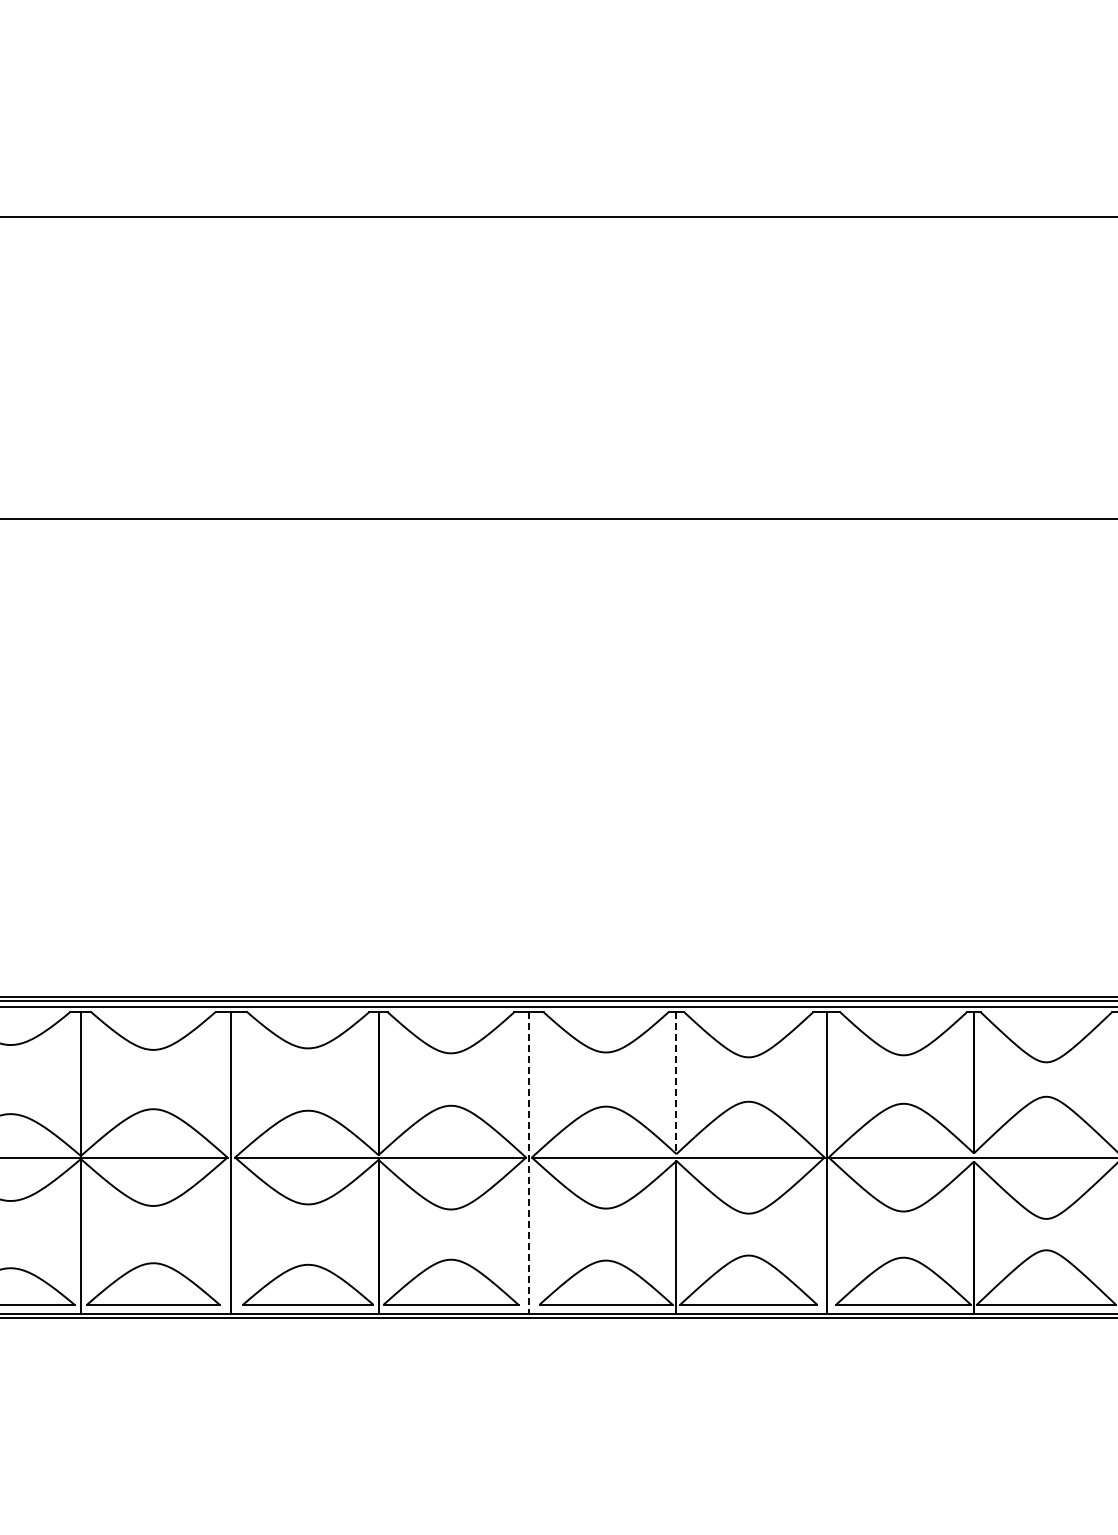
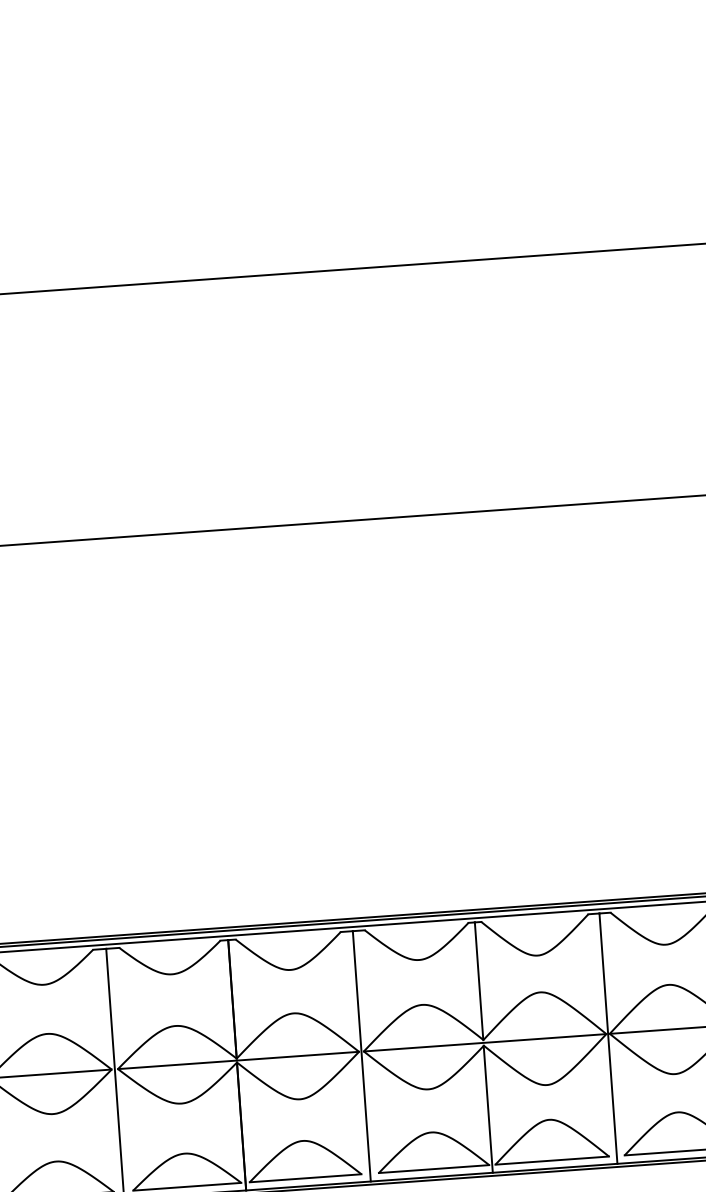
line: (676, 1083) -> (479, 981), dashed -> solid
line: (529, 1163) -> (362, 1056), dashed -> solid

